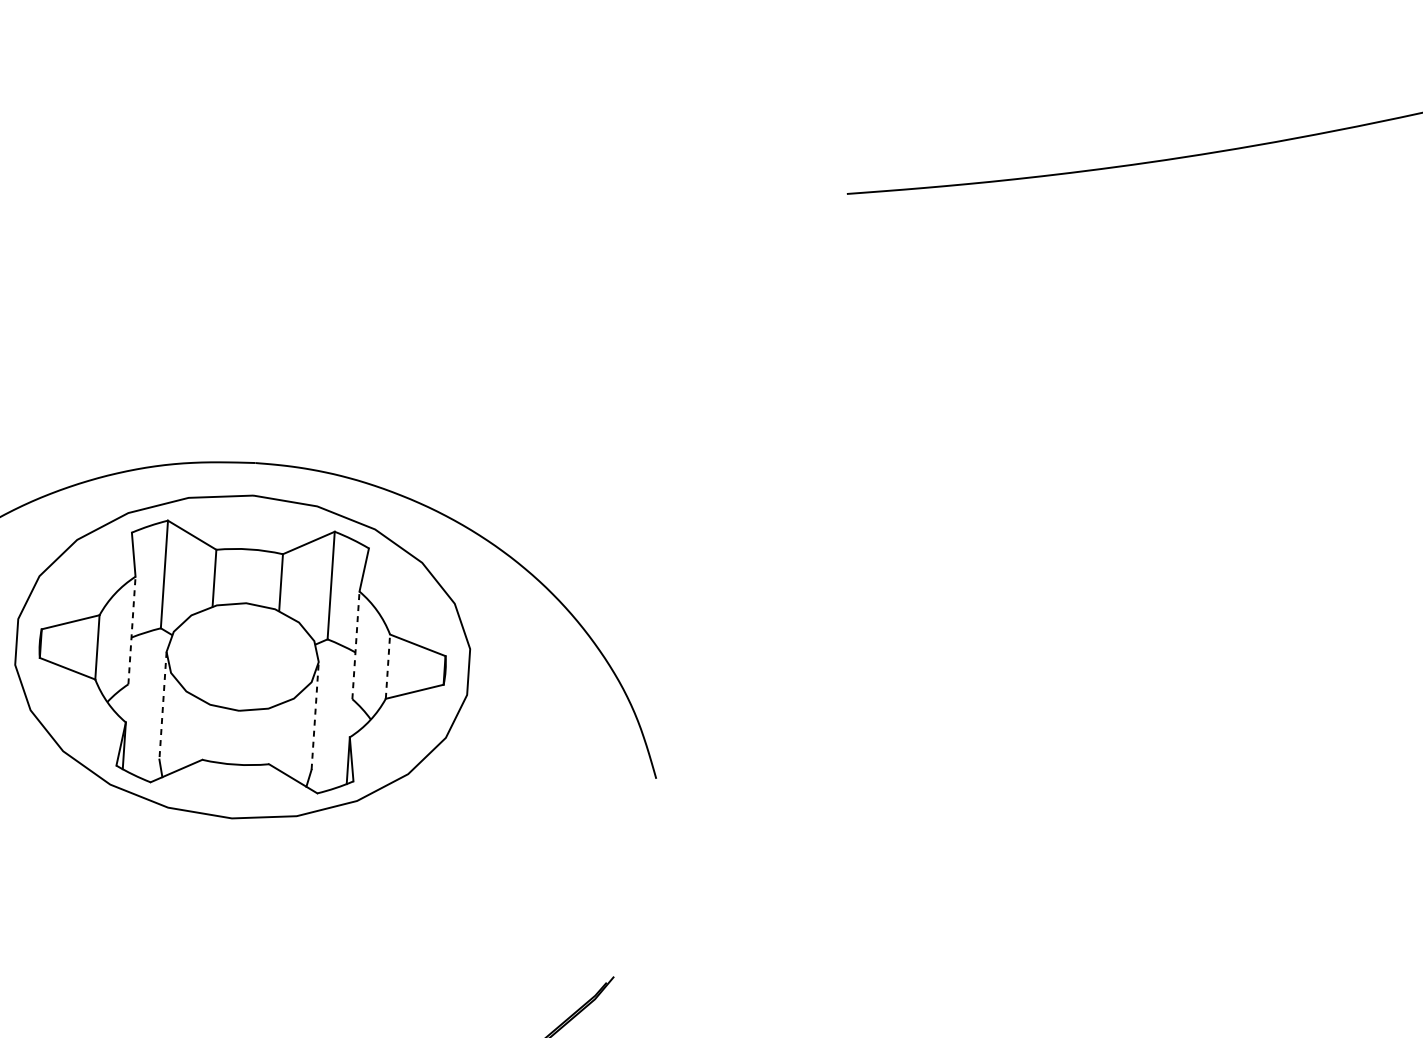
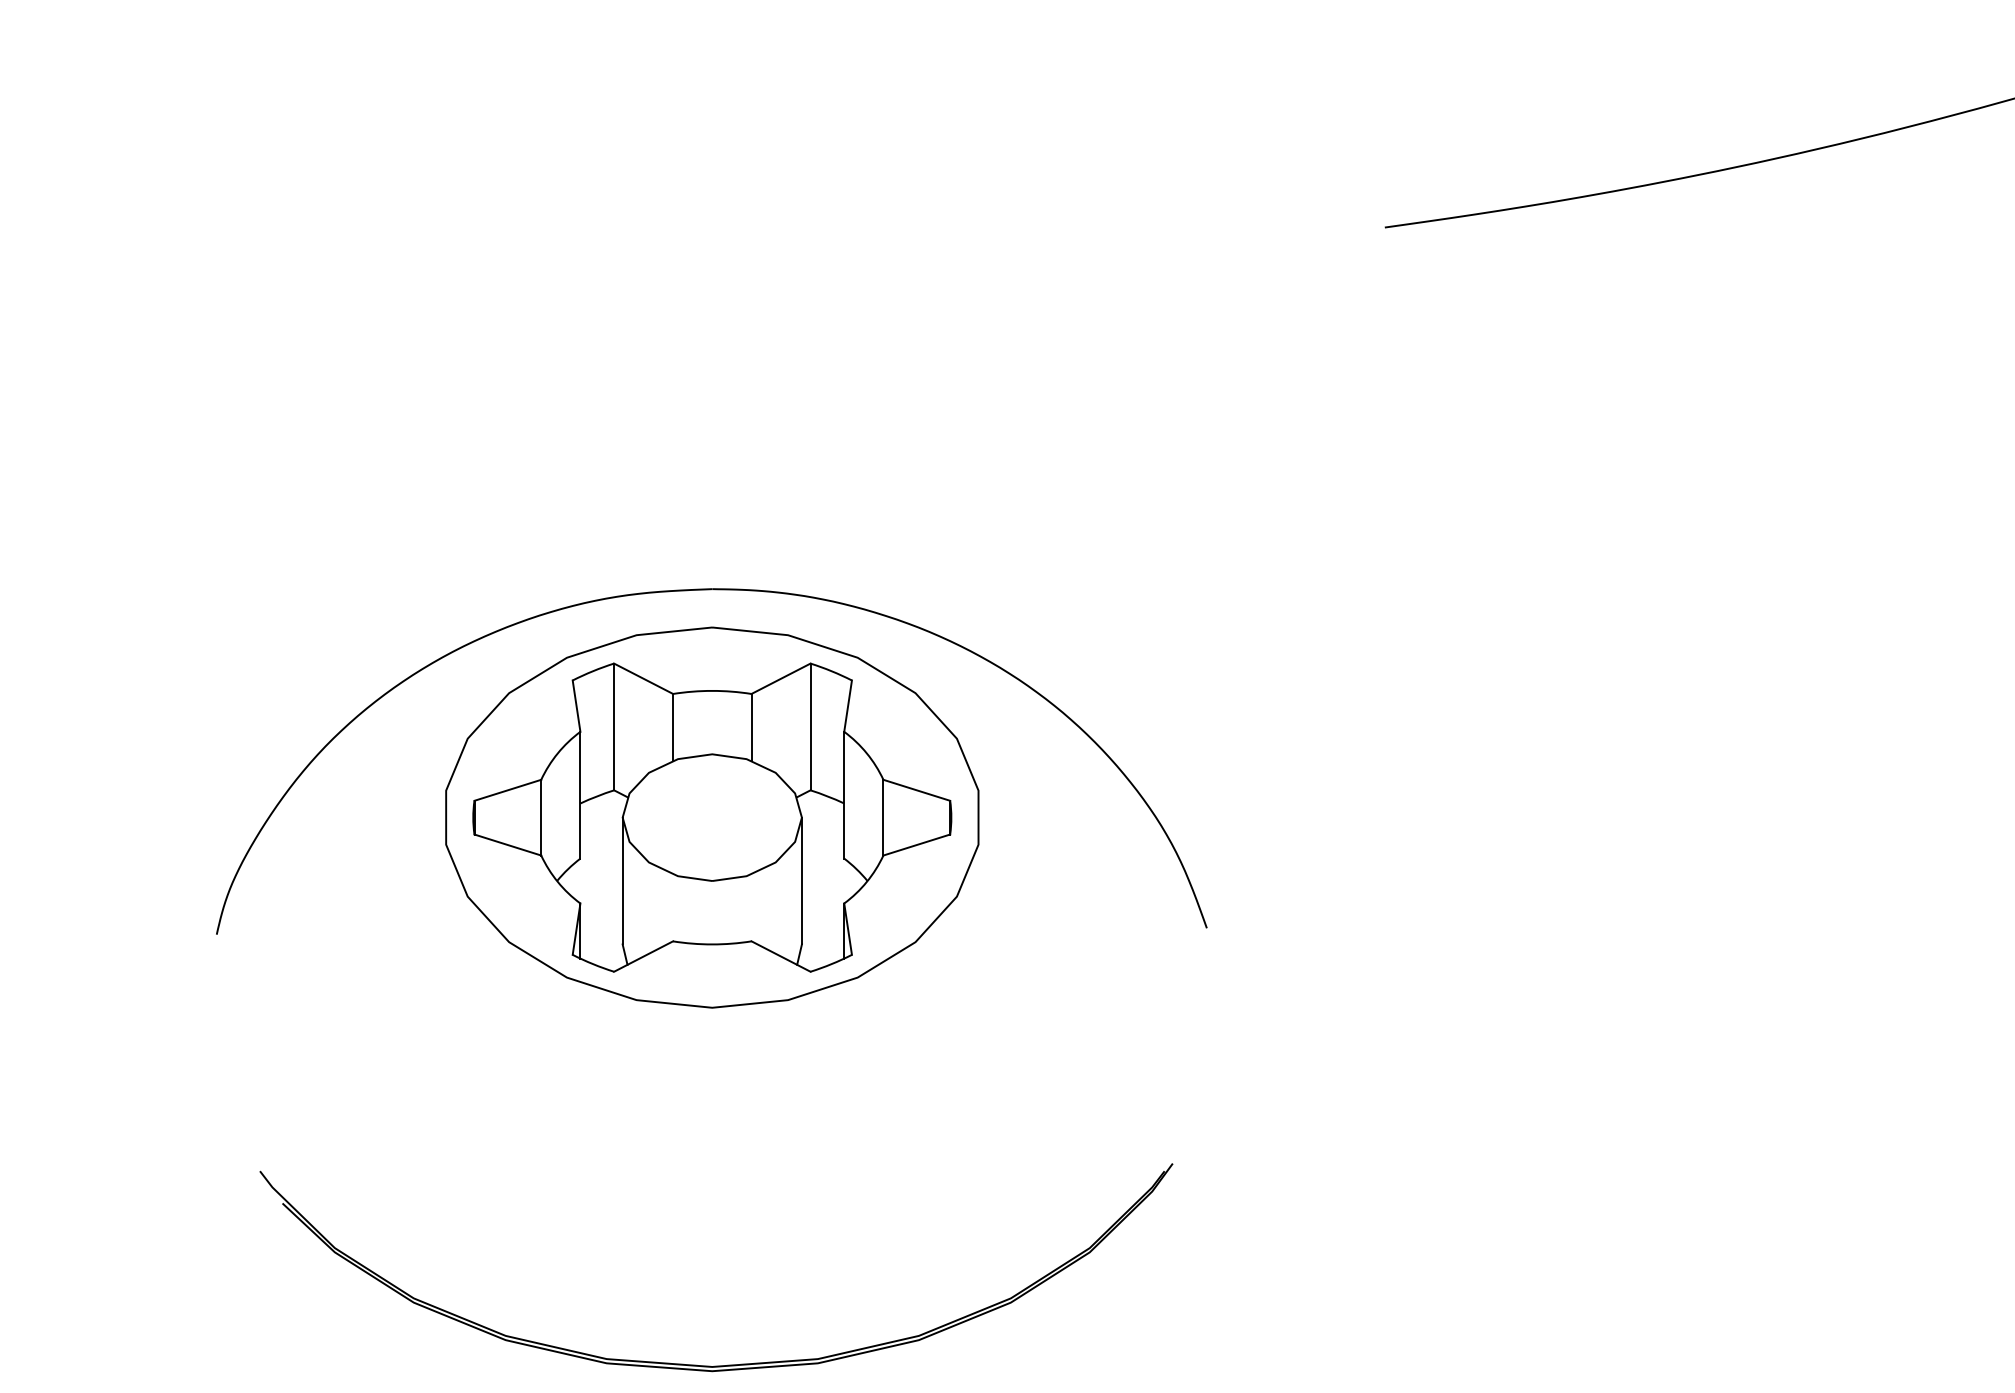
line: (132, 629) -> (580, 794), dashed -> solid
line: (356, 644) -> (844, 794), dashed -> solid
line: (388, 666) -> (883, 817), dashed -> solid
line: (162, 706) -> (622, 881), dashed -> solid
line: (314, 715) -> (801, 880), dashed -> solid

